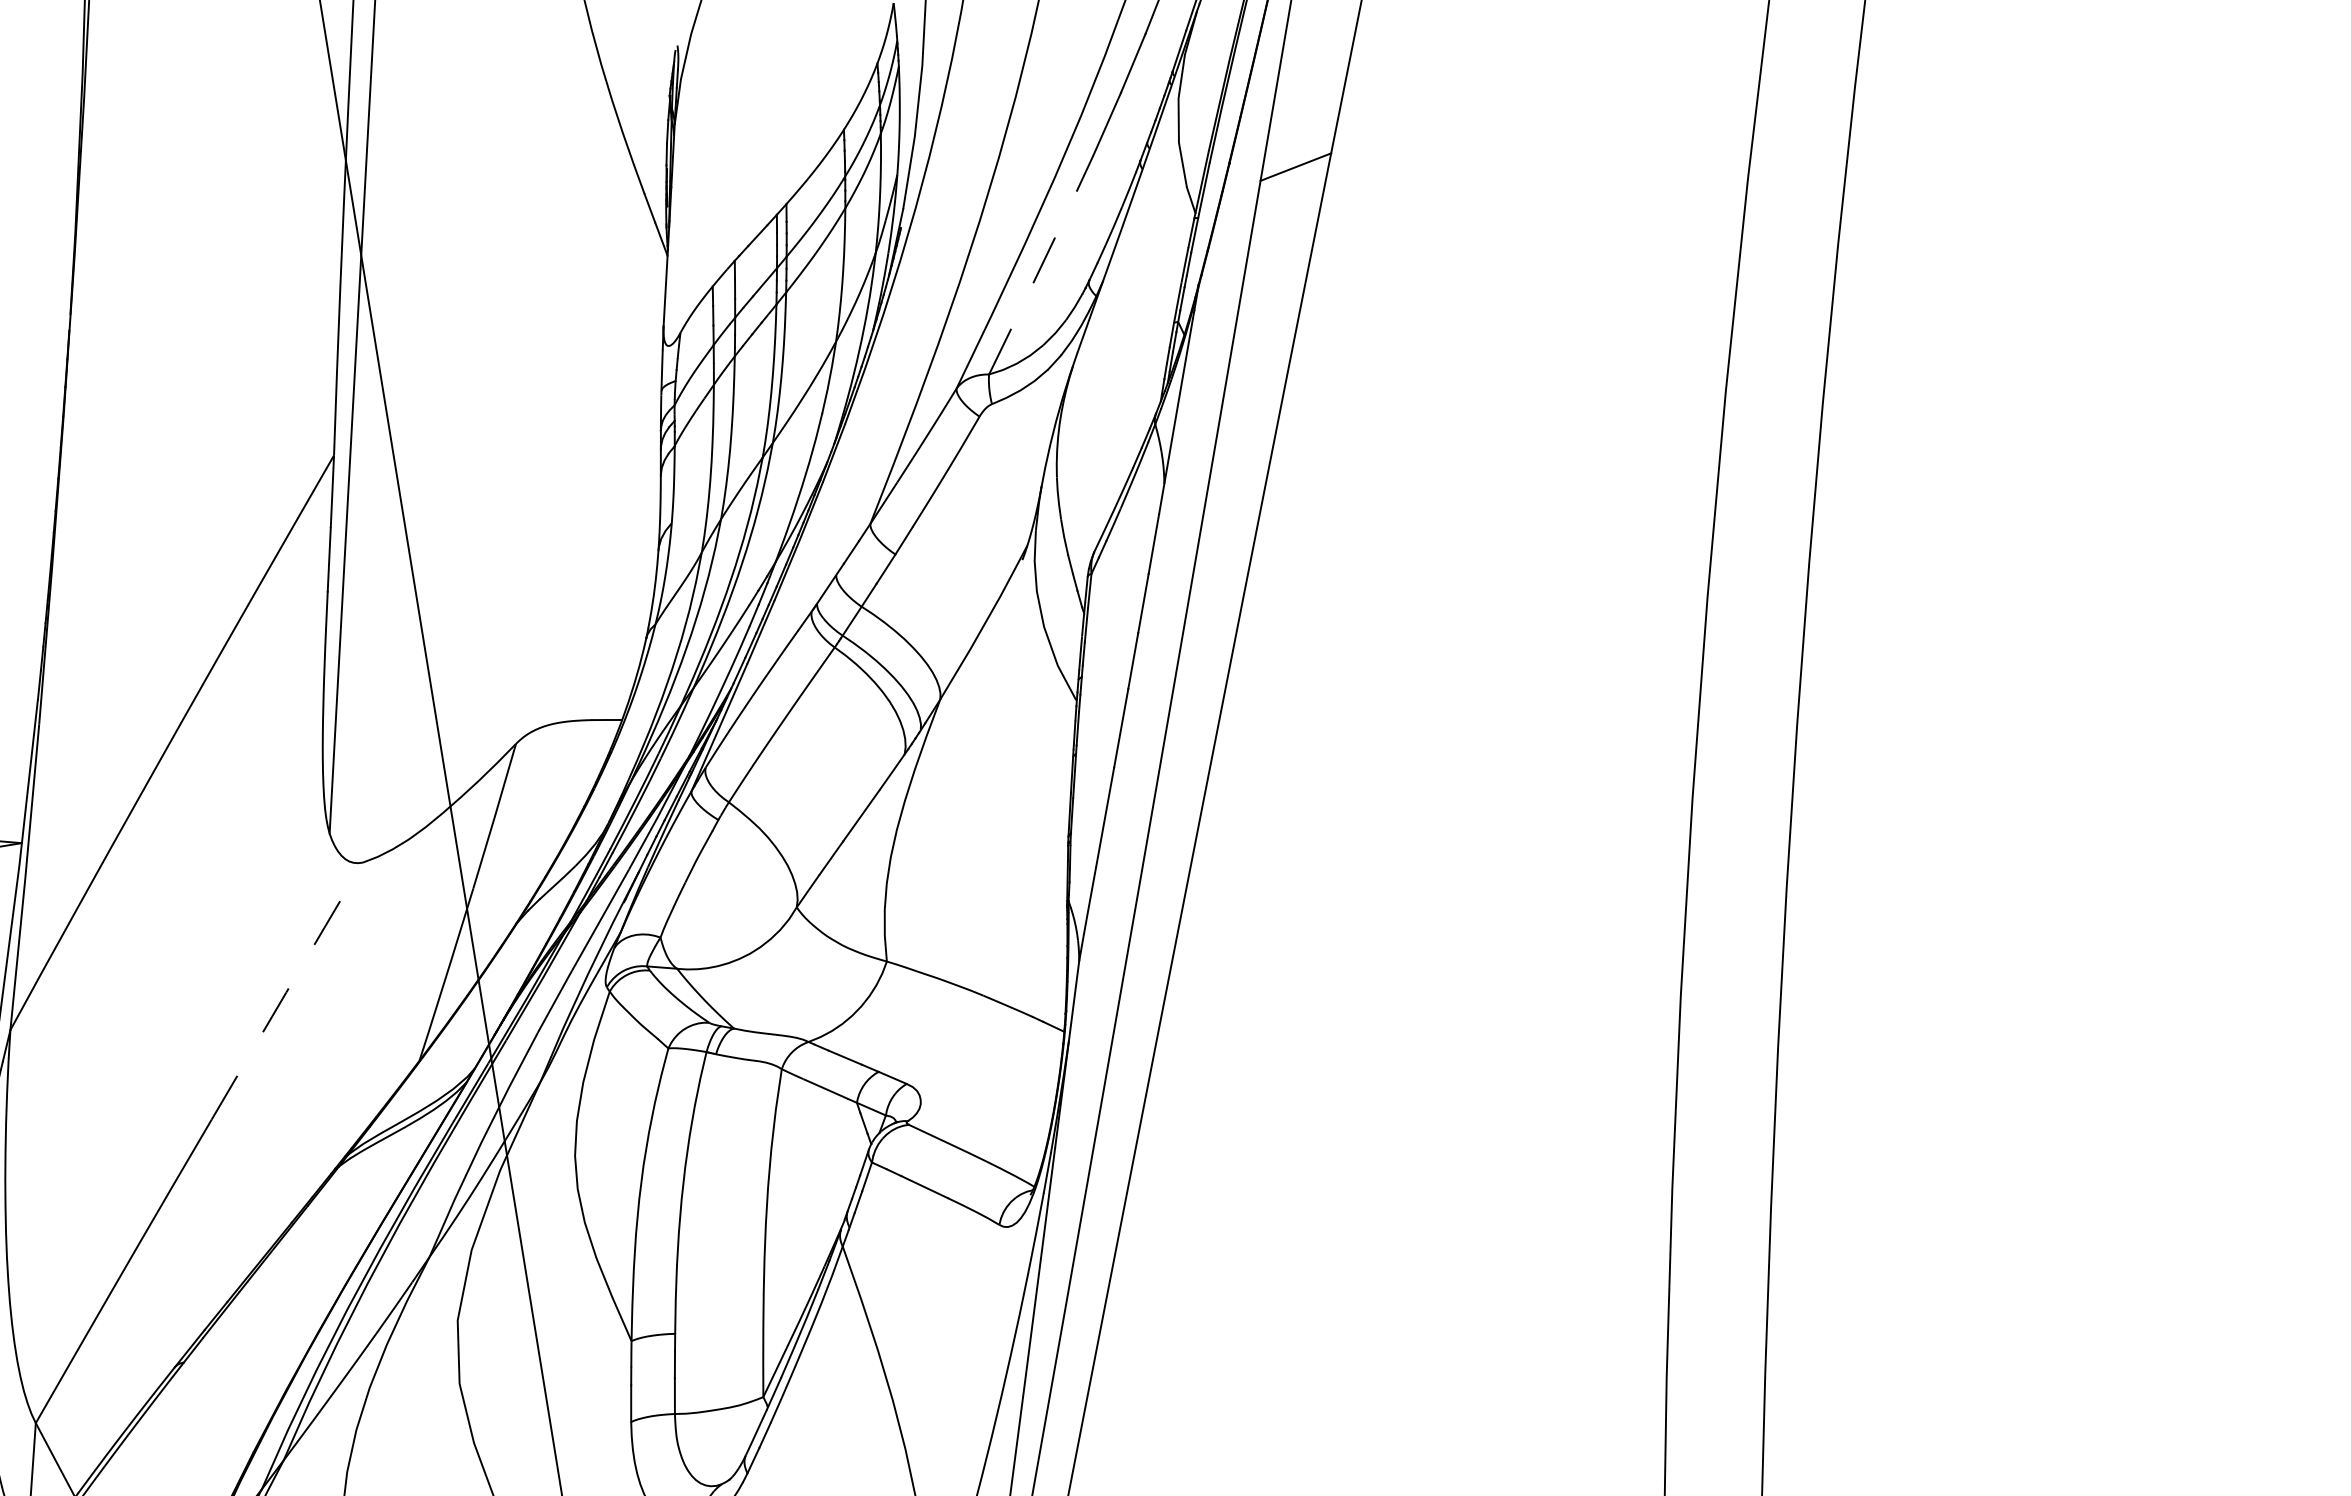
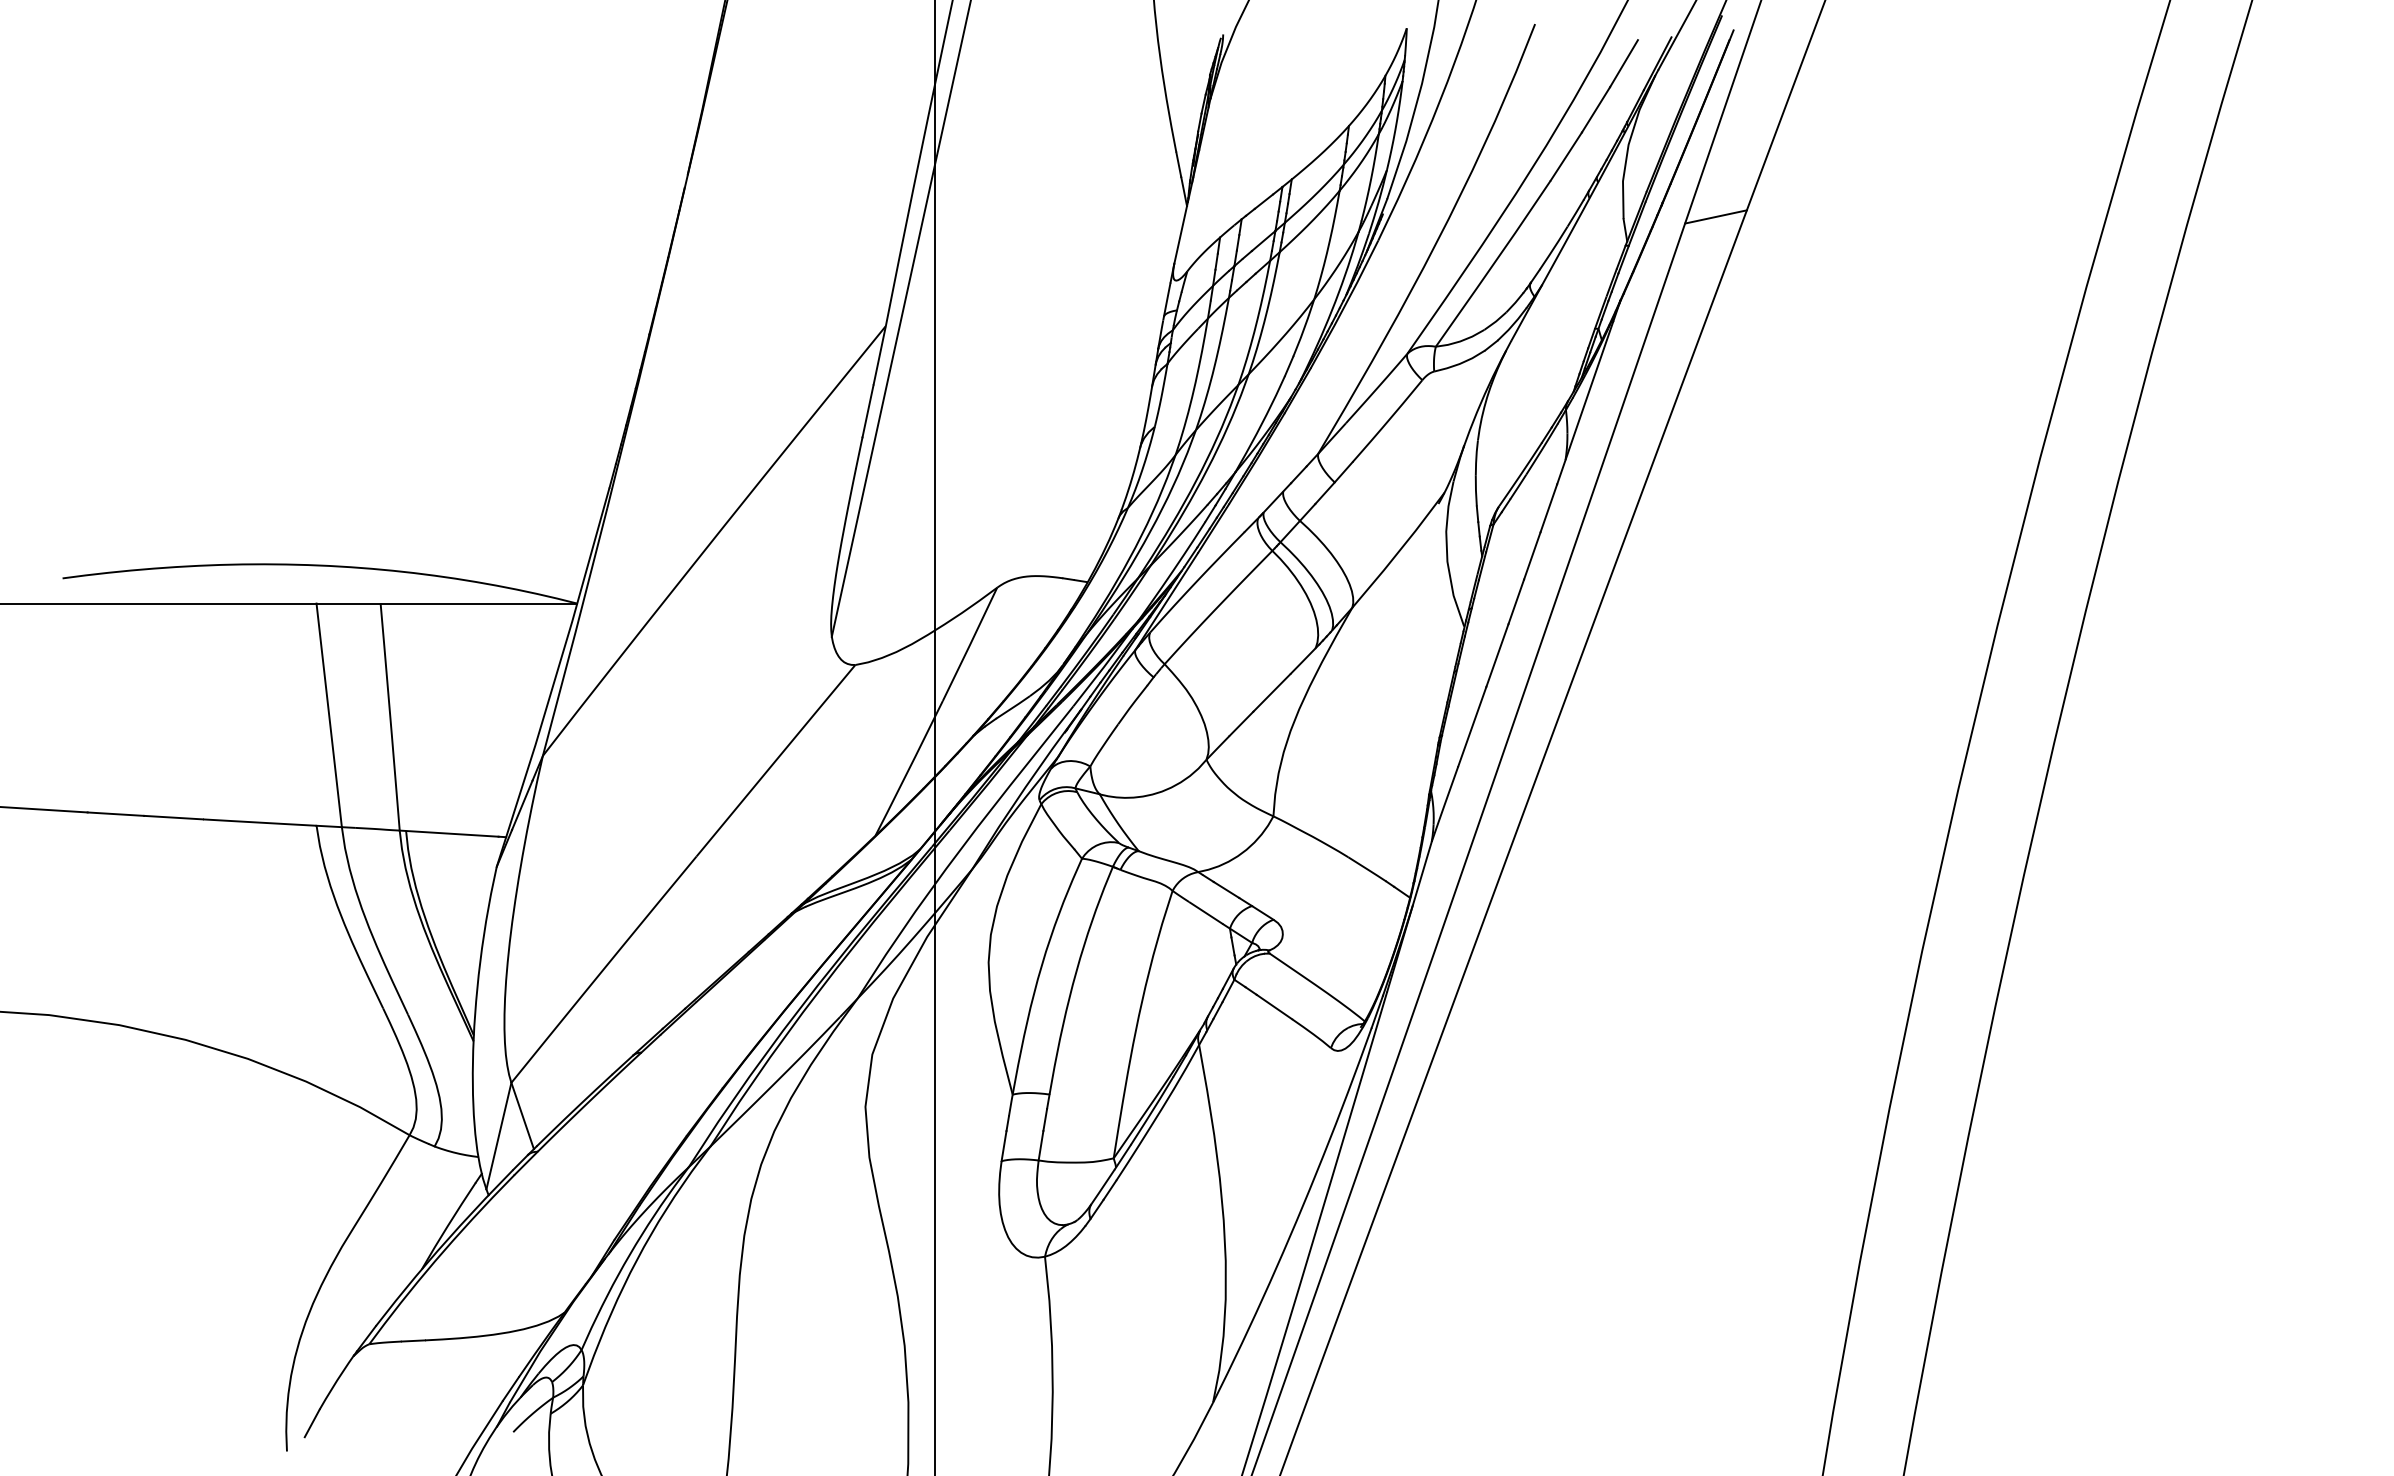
line: (1041, 264) -> (1493, 263), dashed -> solid
line: (287, 990) -> (776, 760), dashed -> solid

